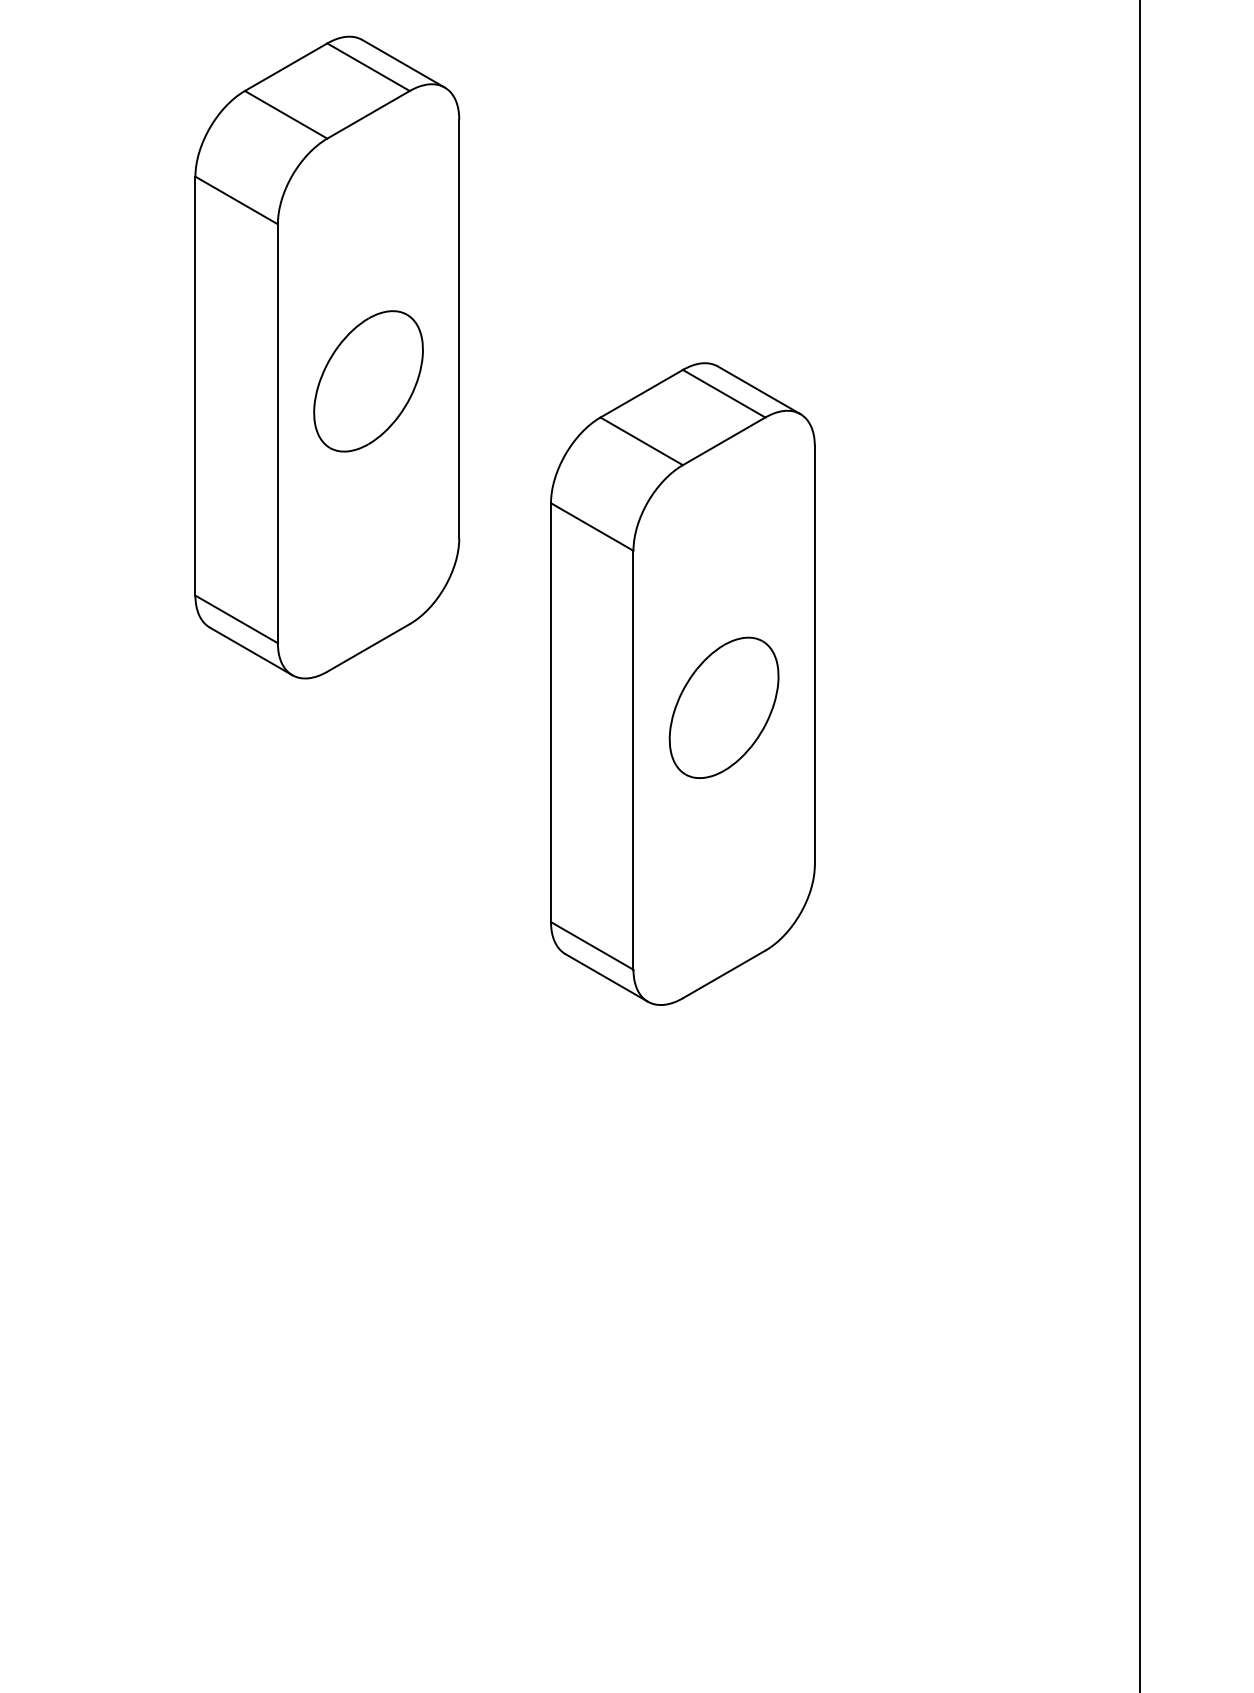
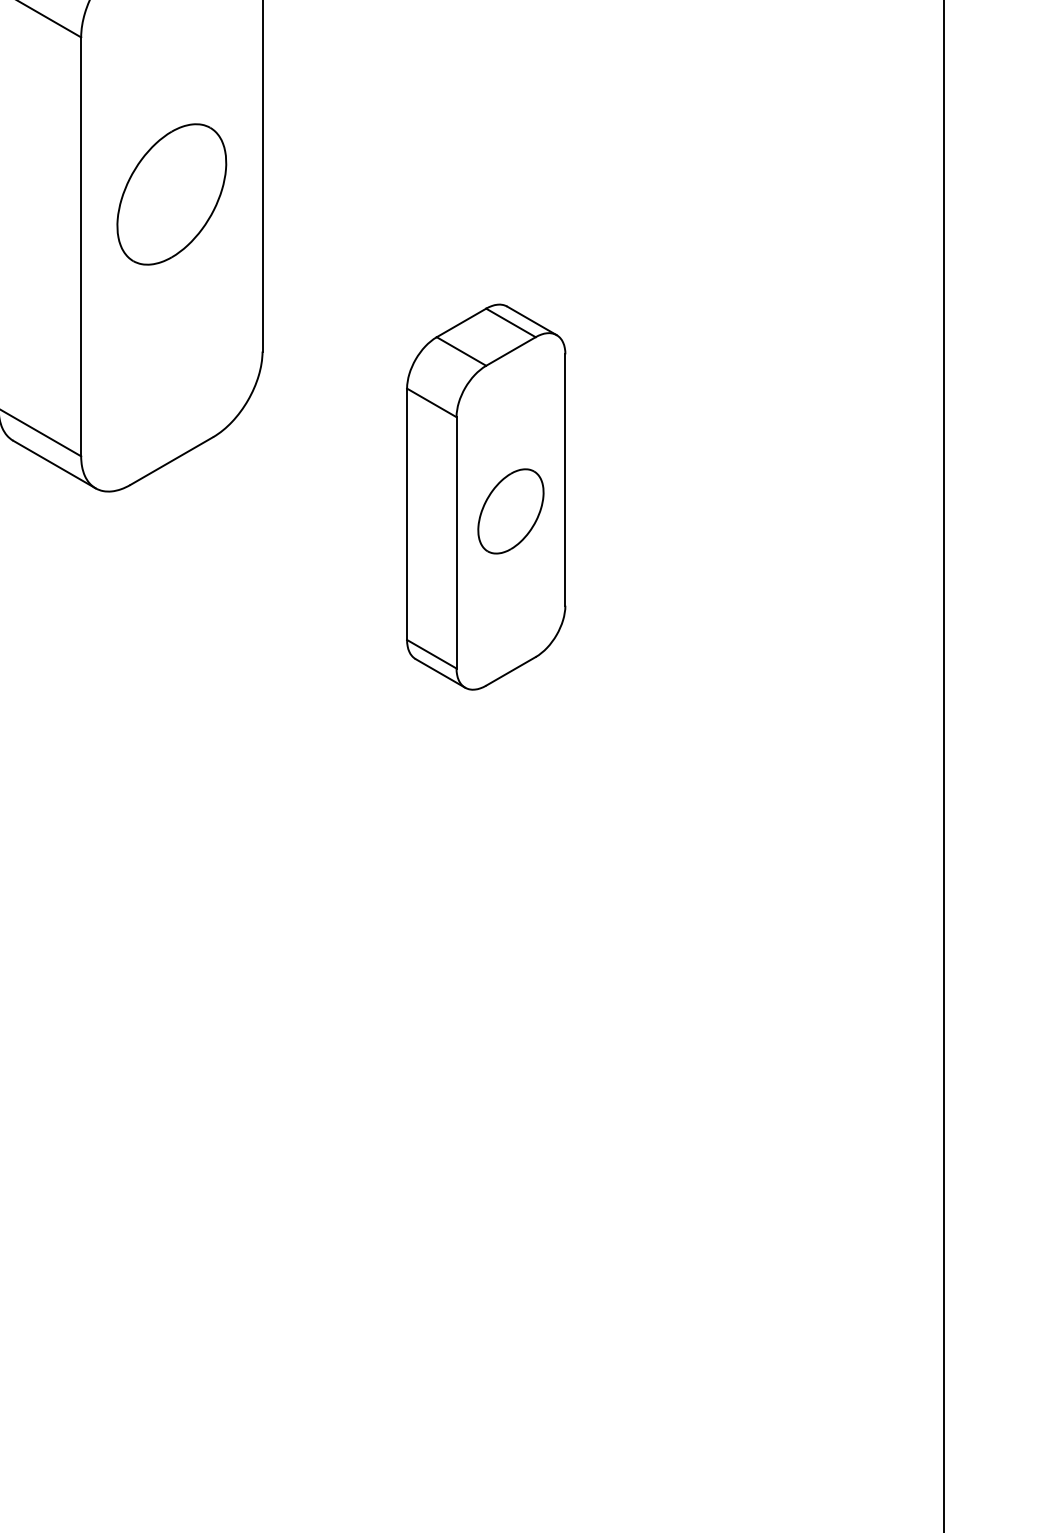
part: (682, 683) -> (485, 496), size x0.6

